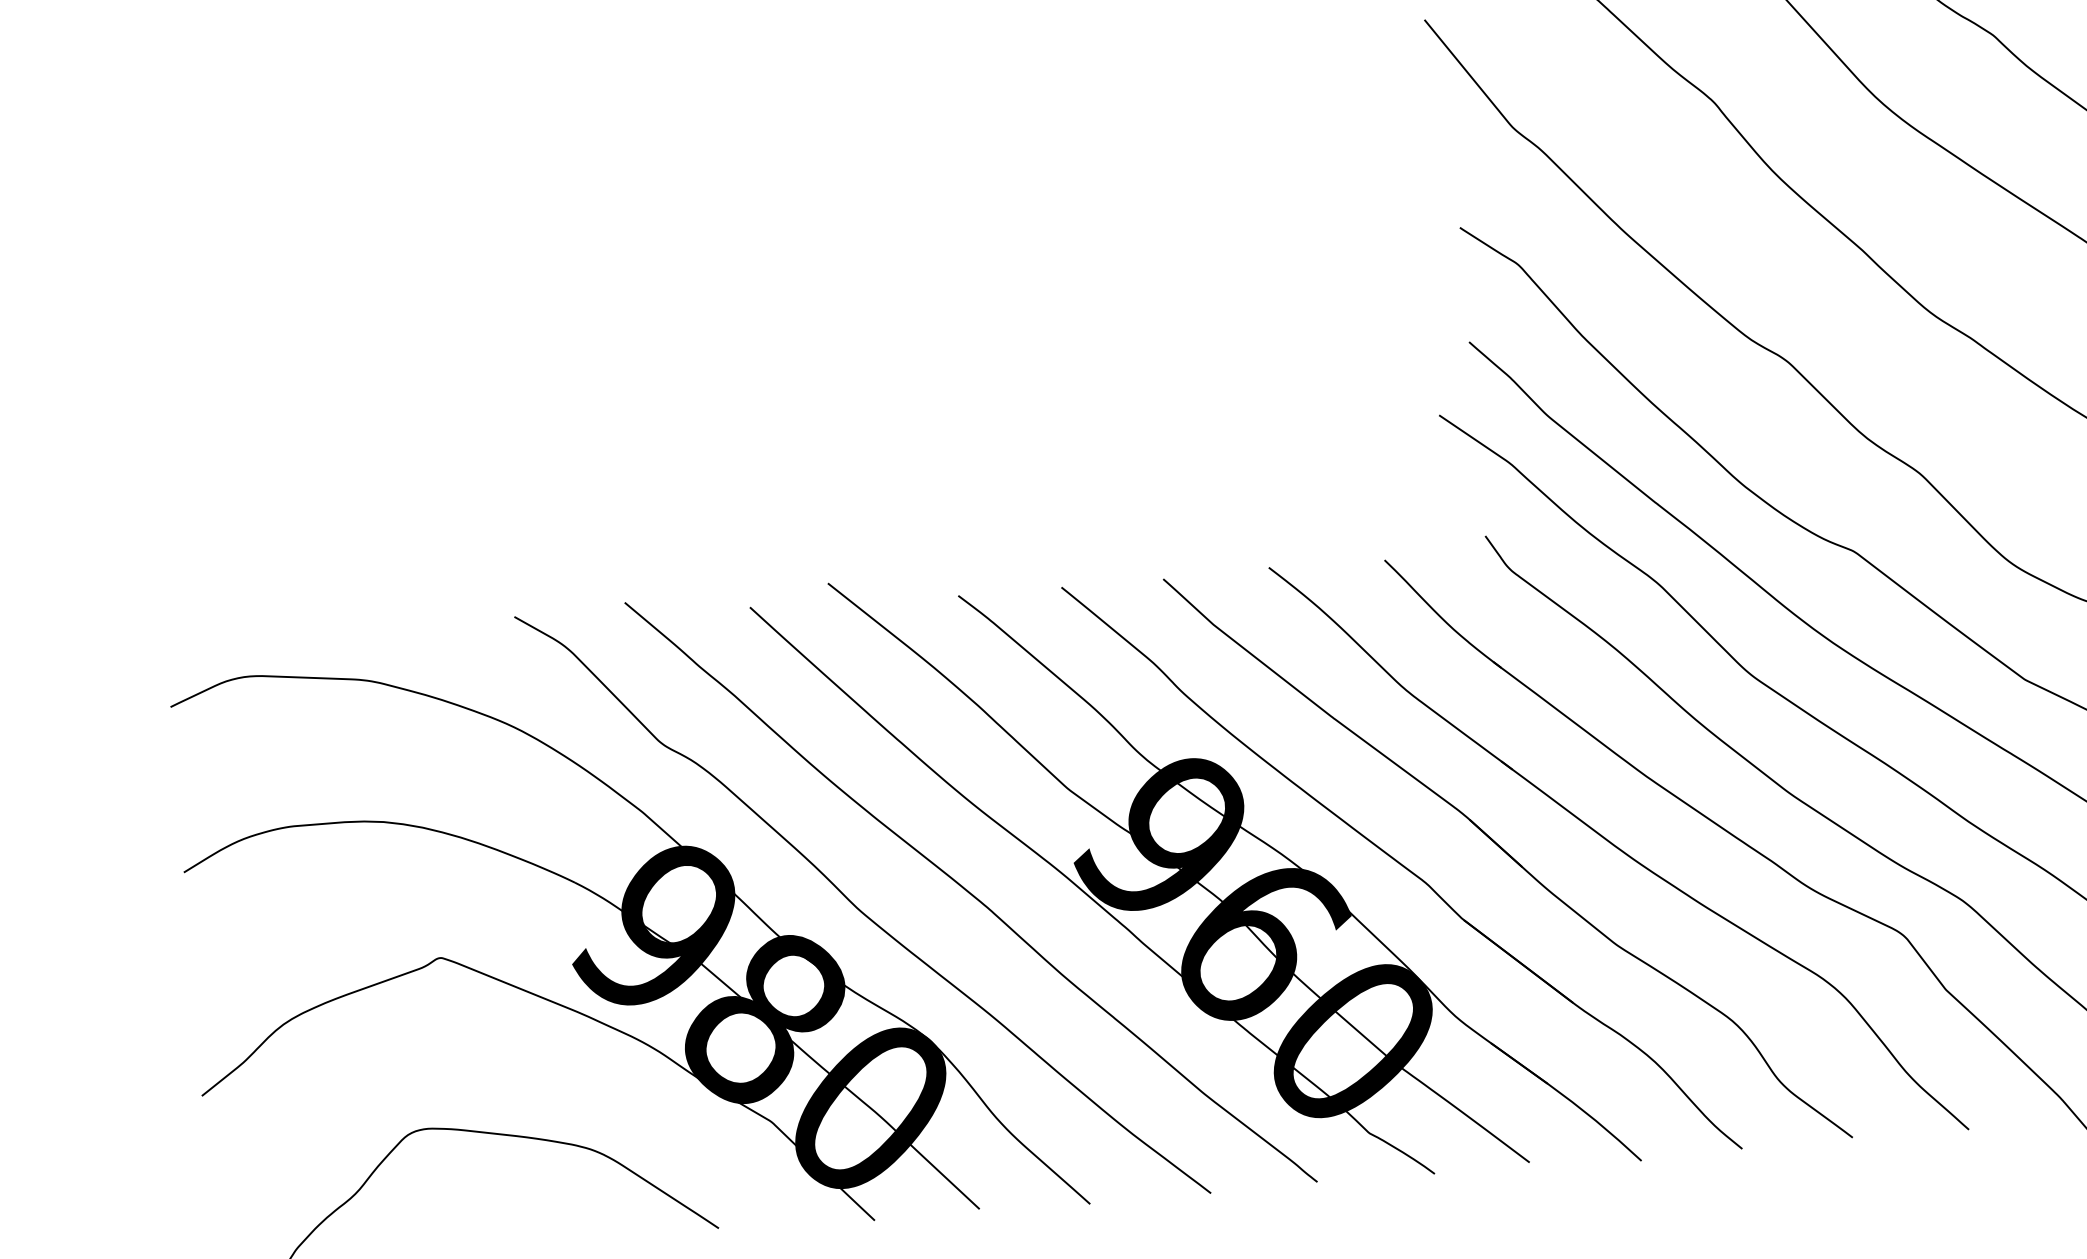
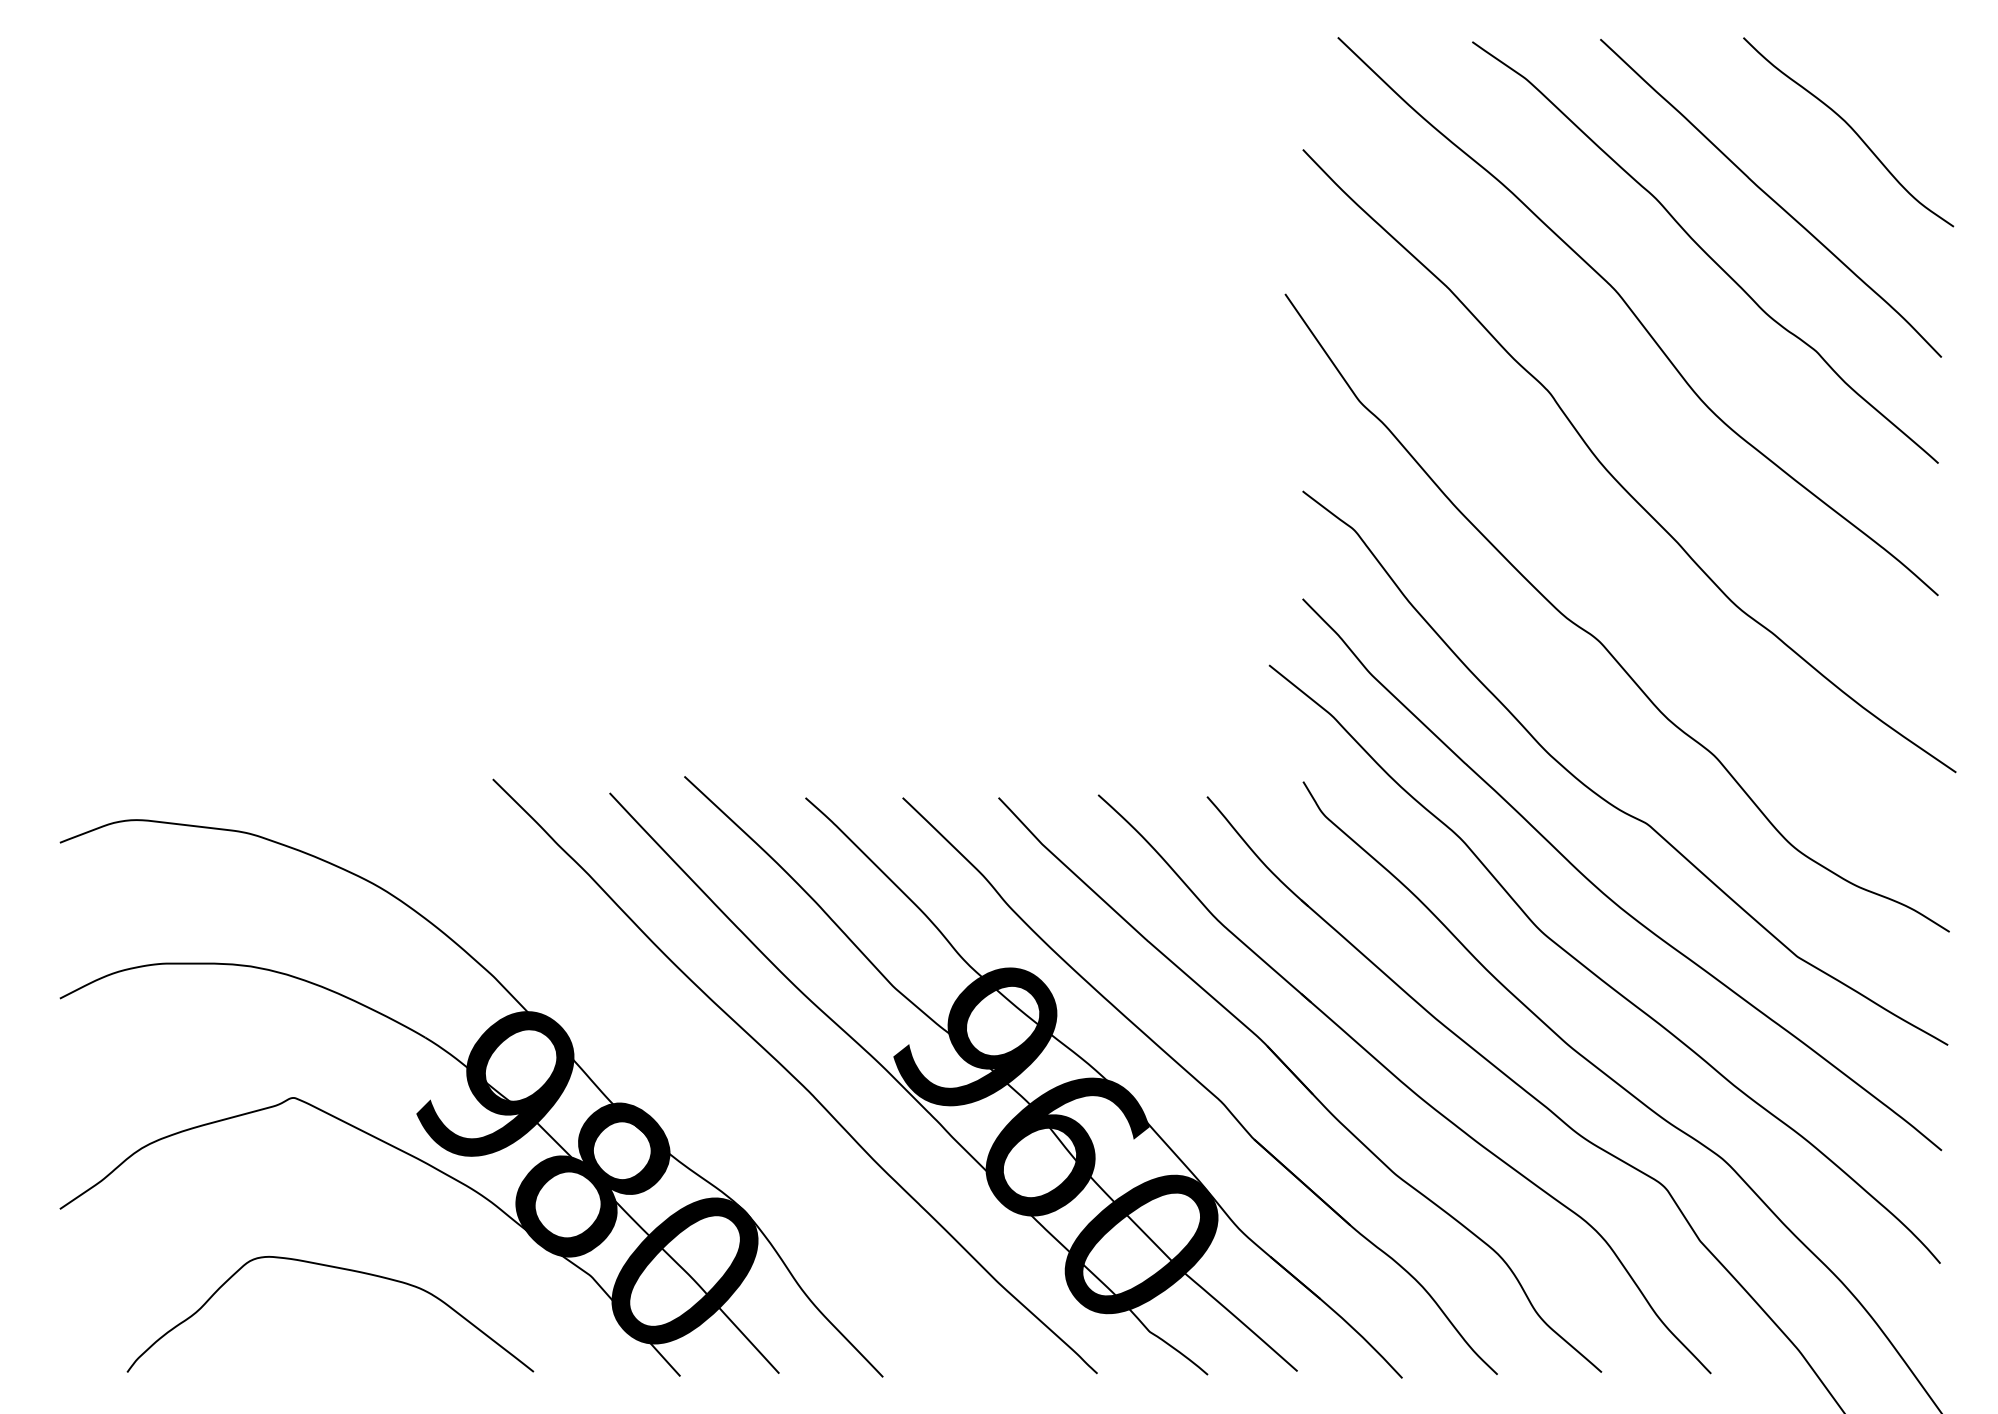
curve: (858, 907) -> (688, 1082), removed

